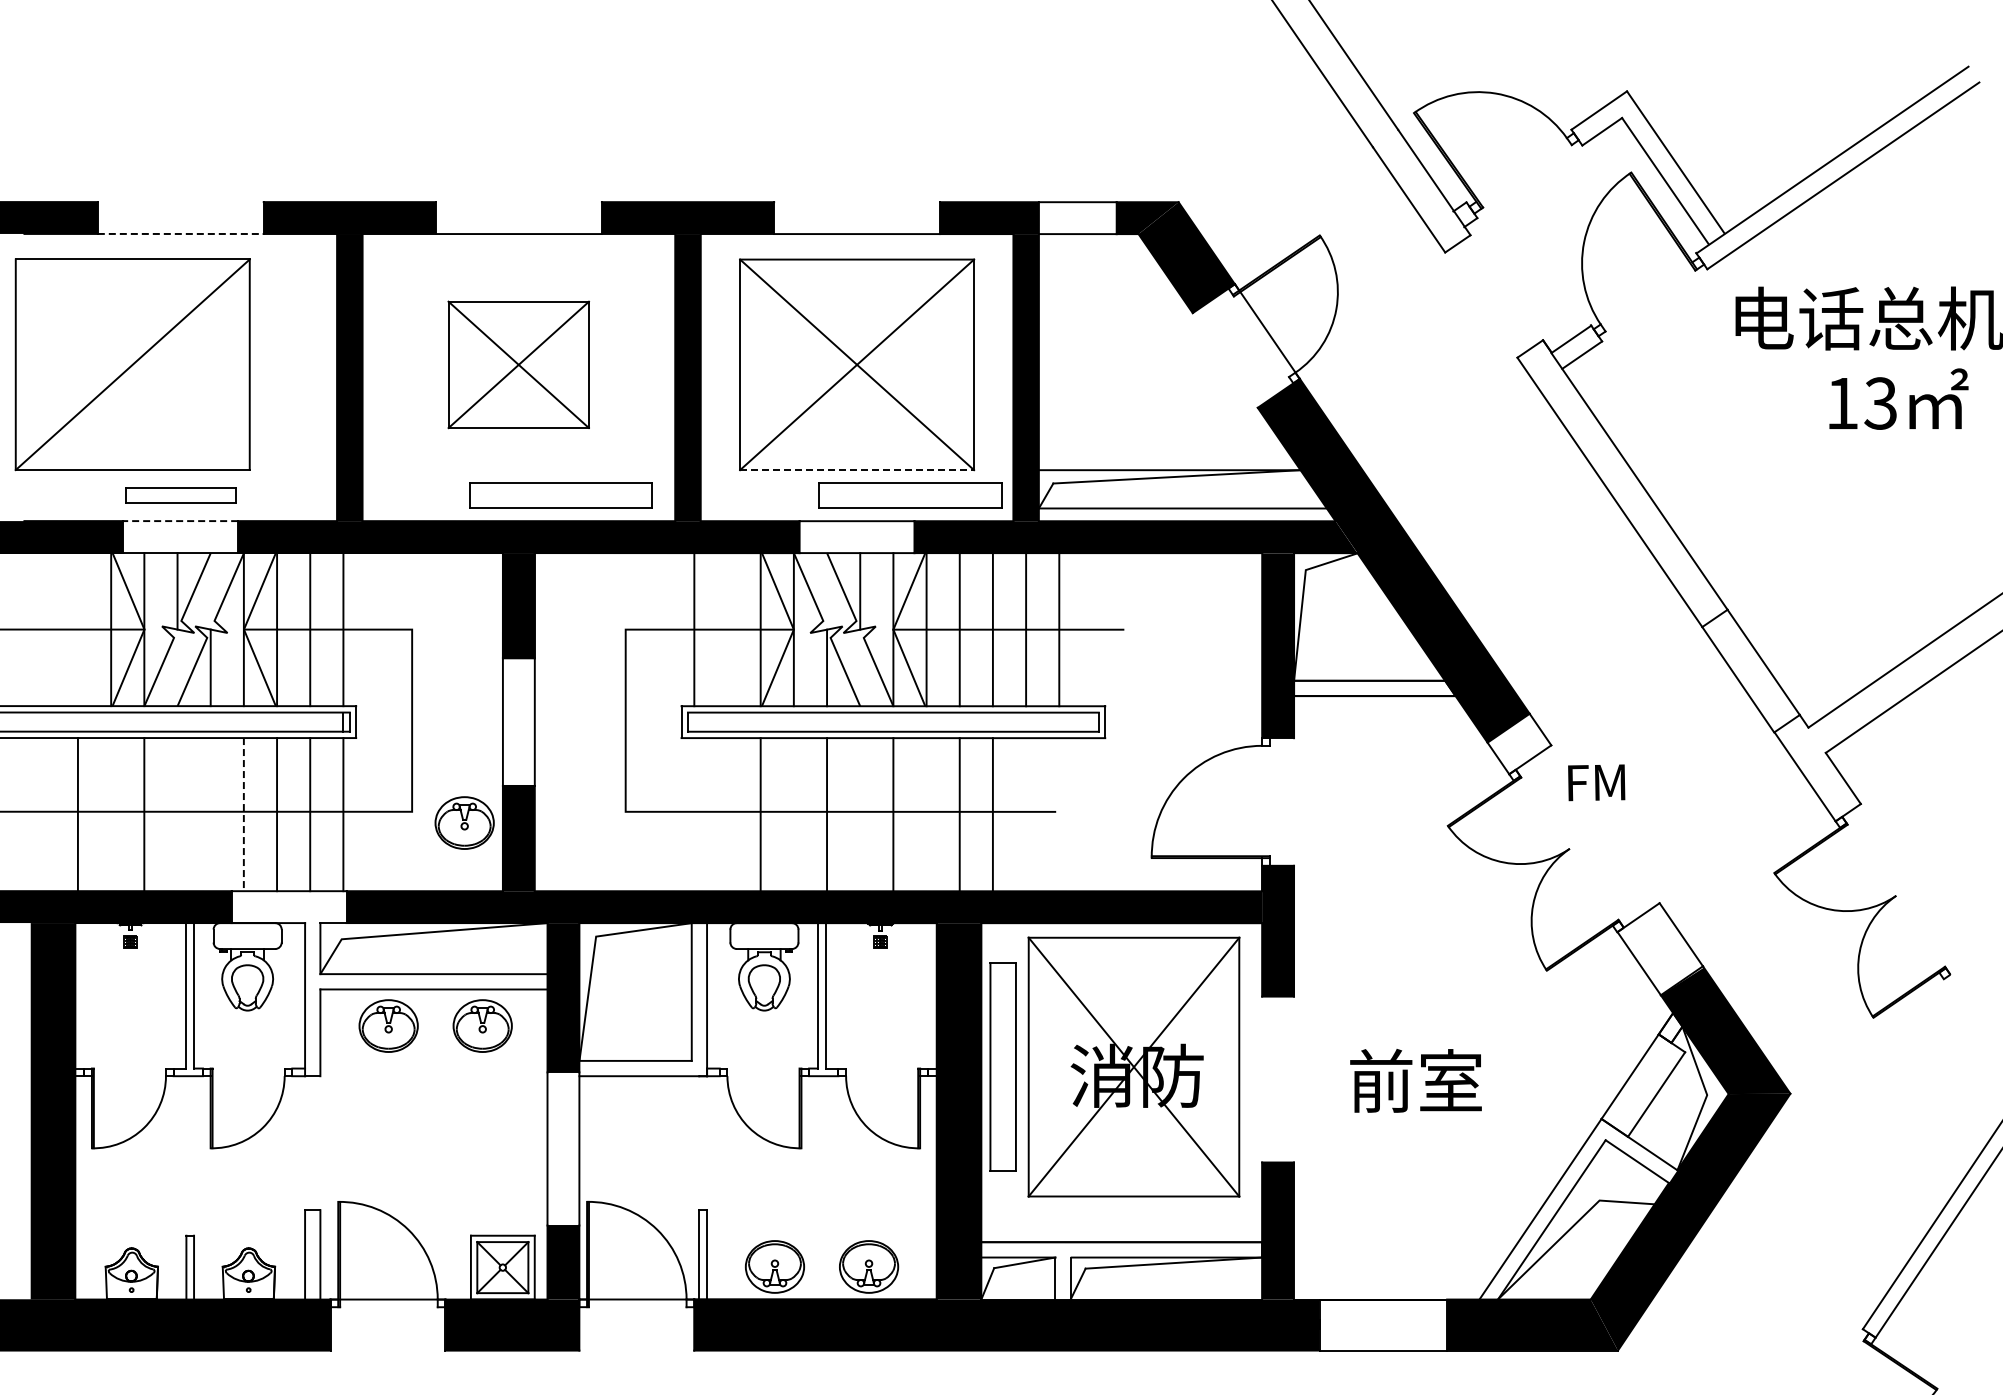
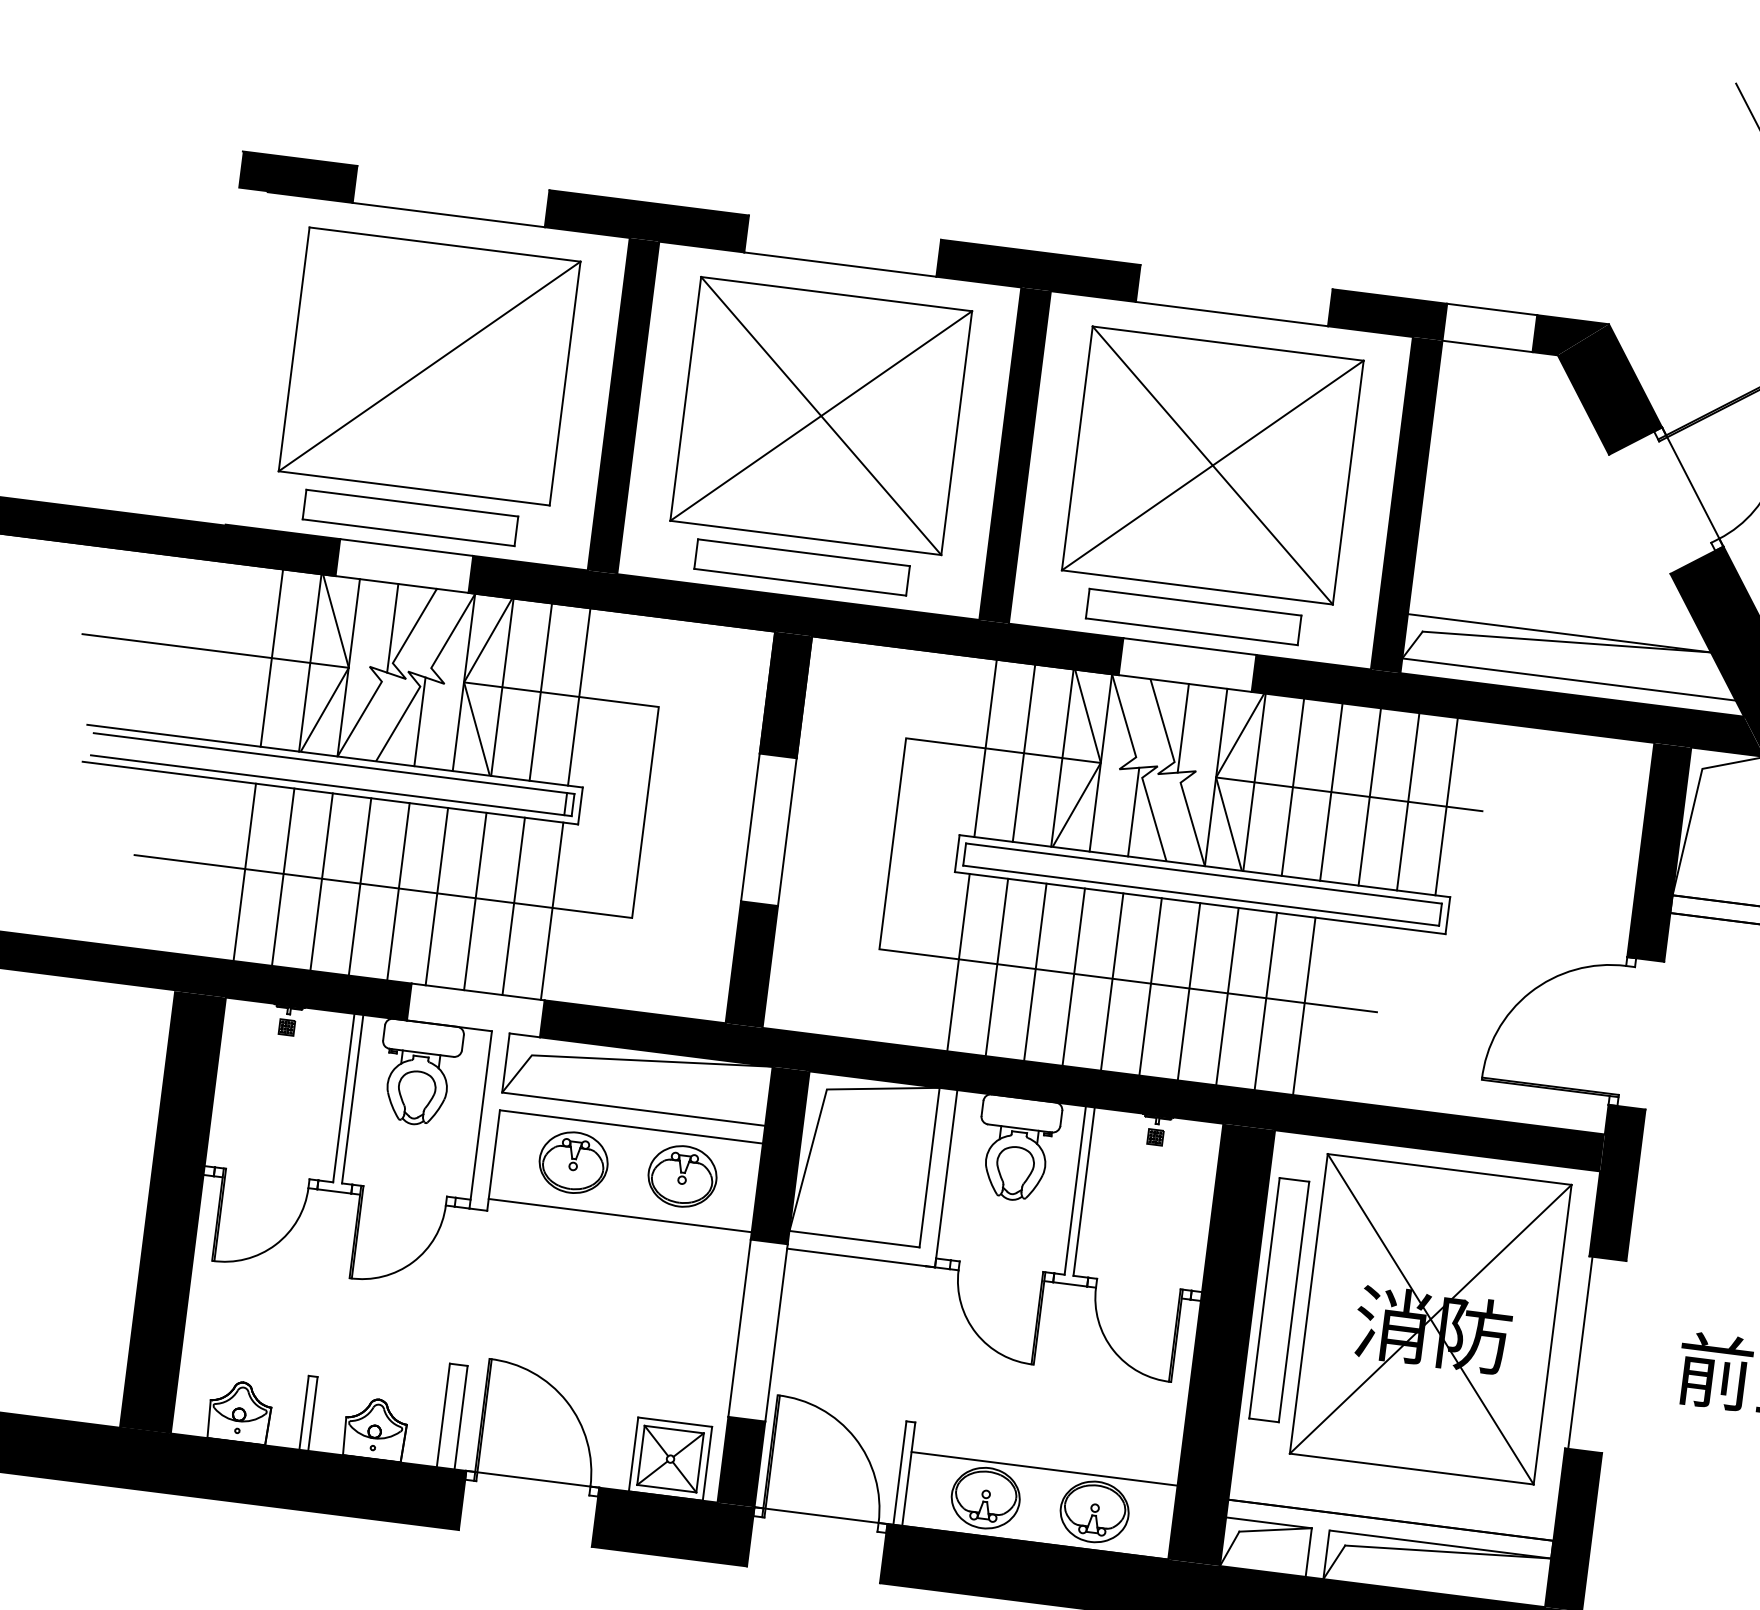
line: (180, 233) -> (448, 214), dashed -> solid
part: (132, 364) -> (429, 366), moved
part: (518, 364) -> (820, 415), size x1.67
line: (857, 470) -> (1197, 587), dashed -> solid
part: (180, 495) -> (410, 517), size x1.67
part: (560, 495) -> (801, 567), moved
part: (910, 495) -> (1194, 616), moved
line: (180, 521) -> (406, 547), dashed -> solid
line: (77, 629) -> (271, 657), added
line: (727, 629) -> (1024, 753), added
line: (1092, 629) -> (1446, 806), added
line: (111, 814) -> (283, 877), added
line: (177, 814) -> (360, 886), added
line: (210, 814) -> (398, 891), added
line: (243, 814) -> (436, 896), dashed -> solid
line: (694, 814) -> (958, 962), added
line: (727, 814) -> (996, 967), added
line: (793, 814) -> (1073, 976), added
line: (860, 814) -> (1150, 986), added
line: (926, 814) -> (1227, 996), added
part: (464, 822) -> (691, 938), removed
line: (433, 1066) -> (619, 1216), added
line: (1264, 1079) -> (1580, 1352), added
line: (821, 1235) -> (1044, 1468), added

